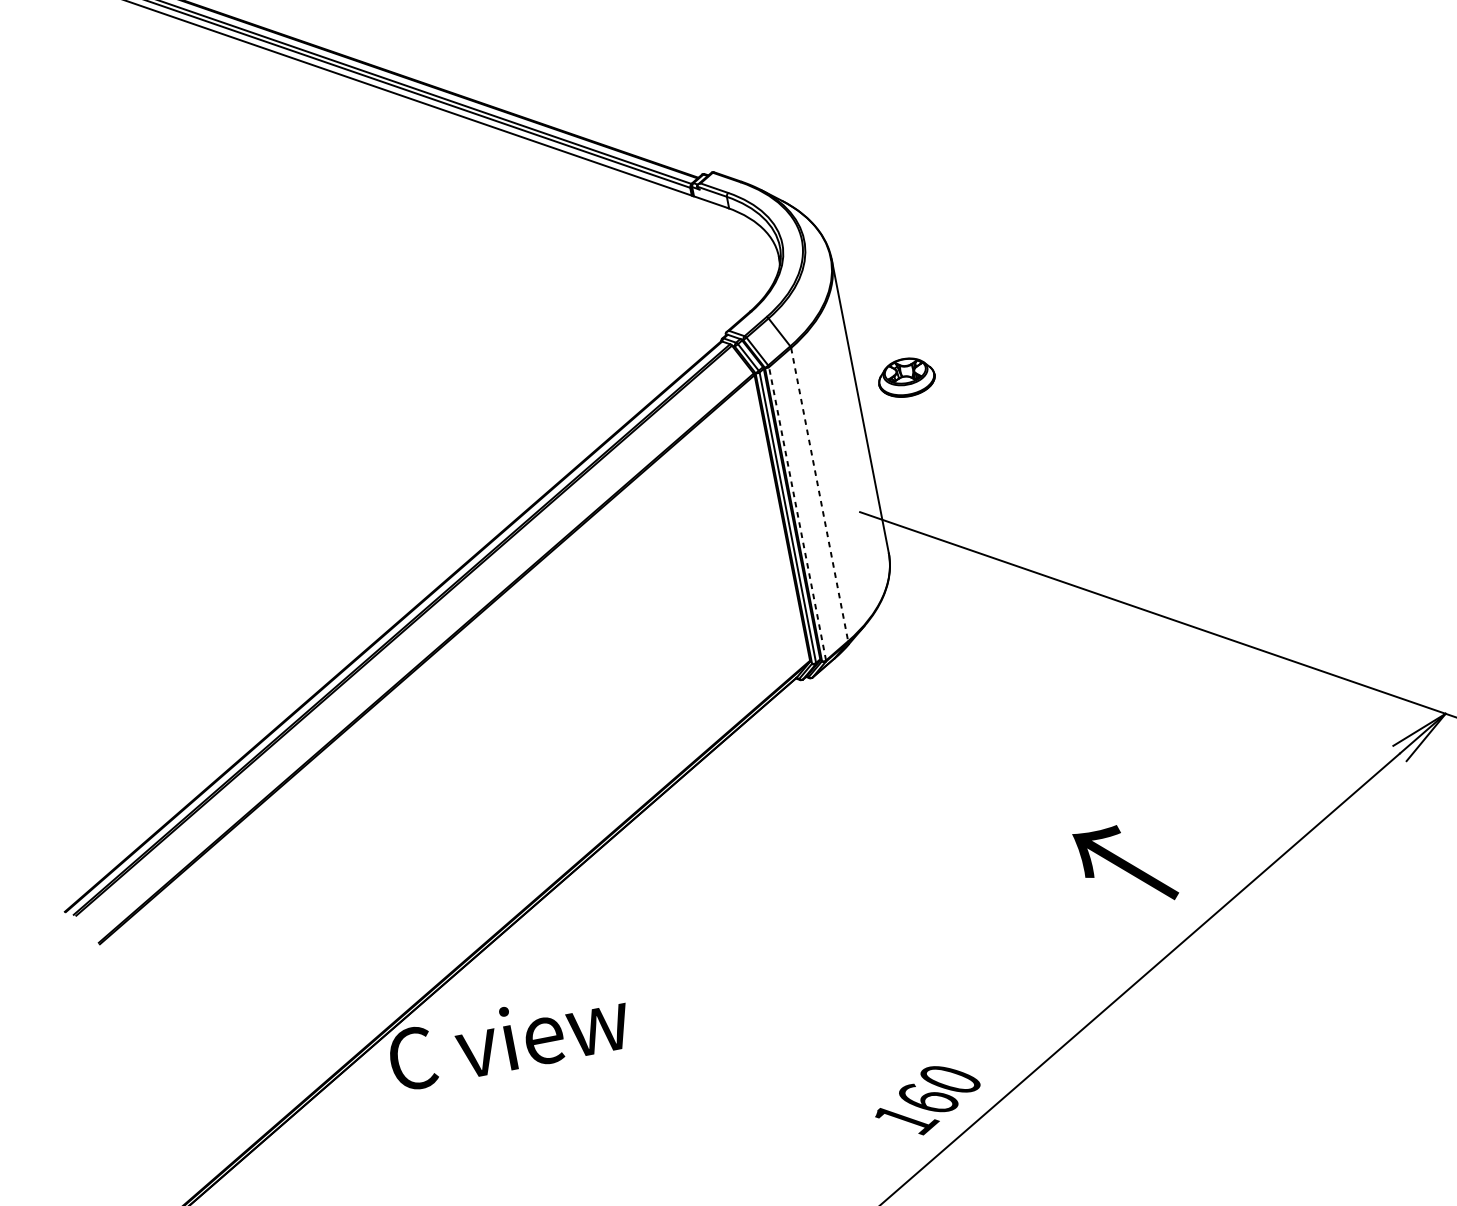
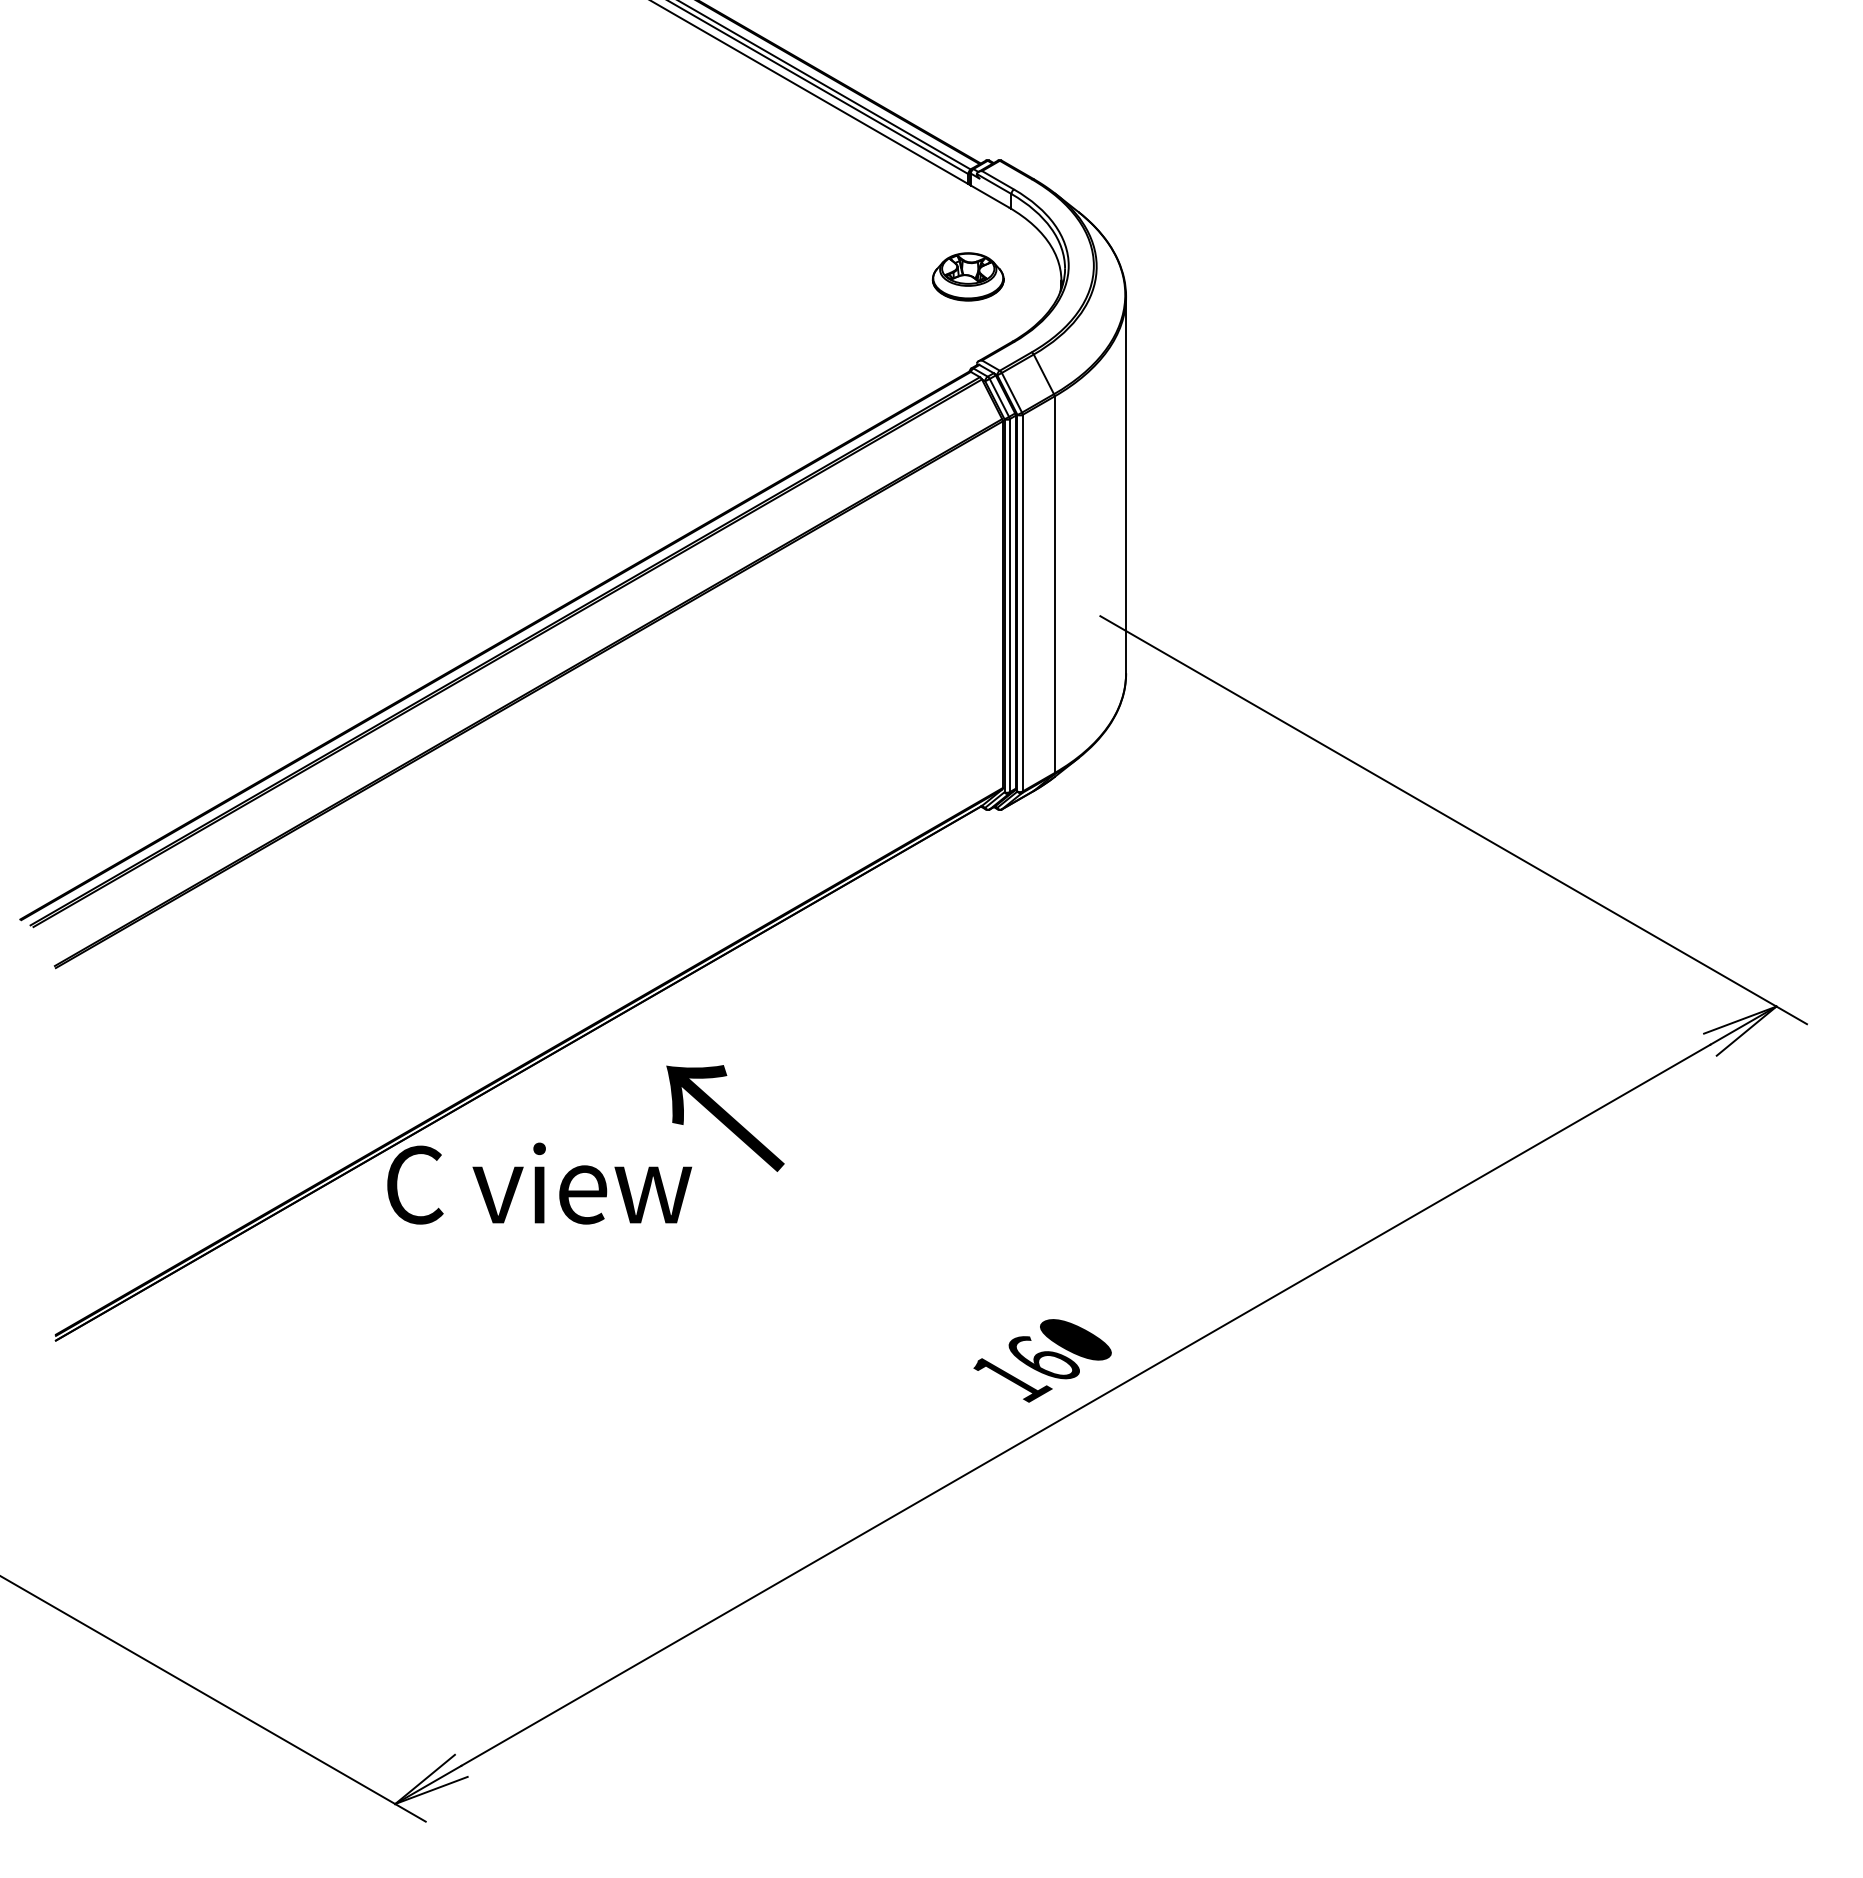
part: (905, 377) -> (967, 276), moved
line: (819, 495) -> (1054, 585), dashed -> solid
line: (797, 513) -> (1022, 602), dashed -> solid
text: (1126, 866) -> (725, 1118), moved

